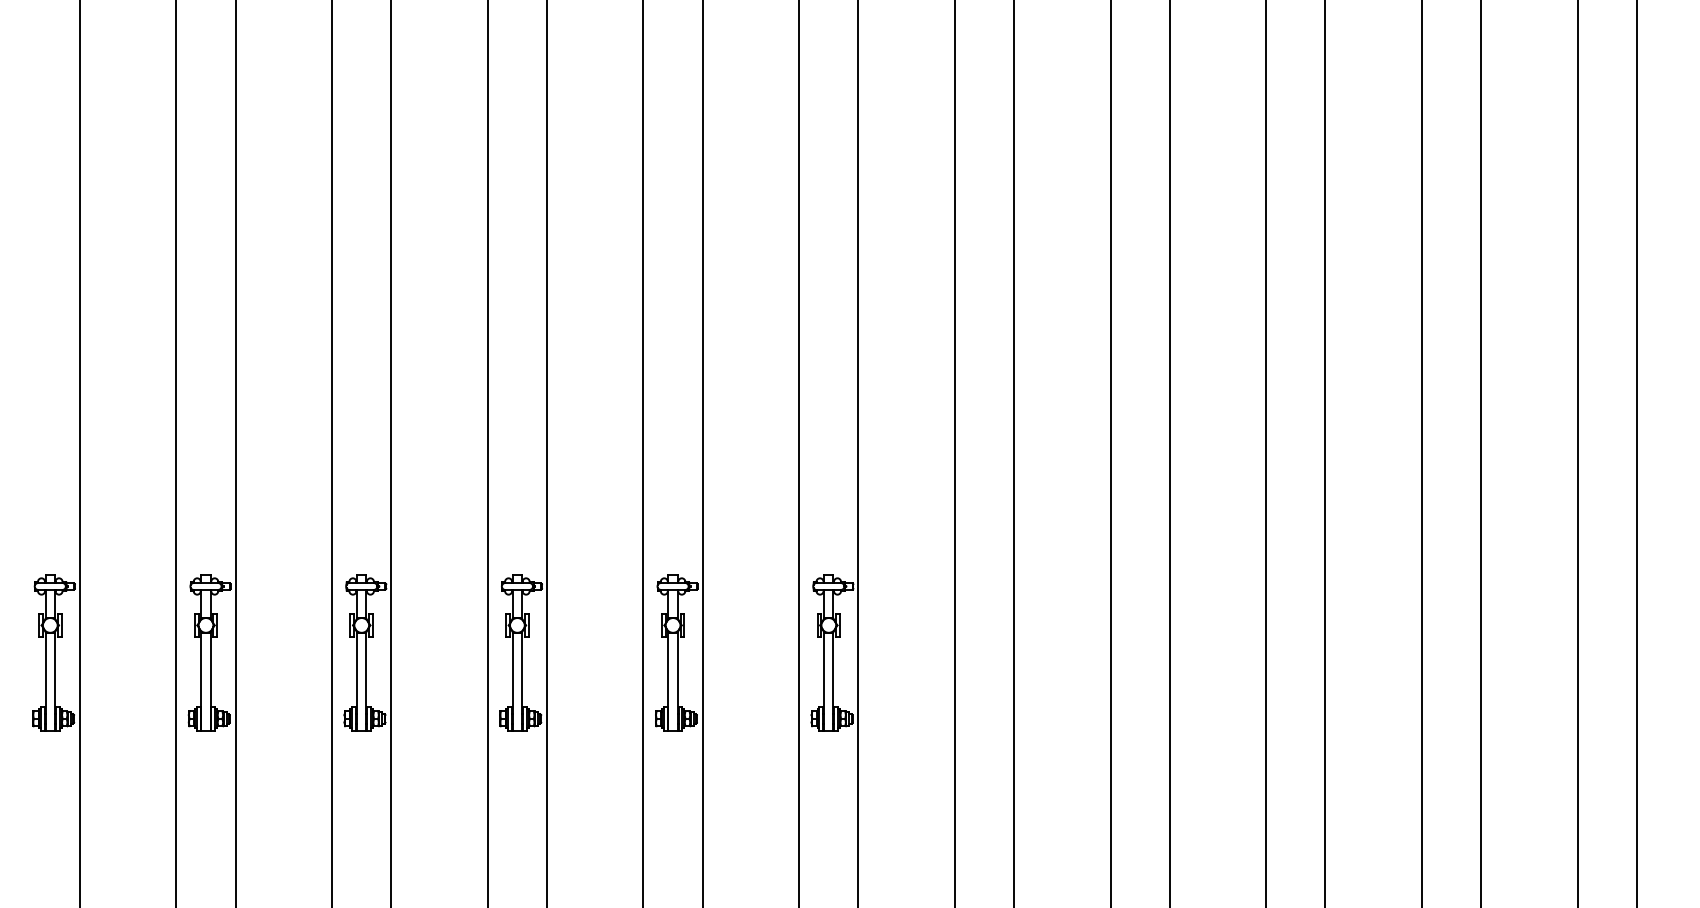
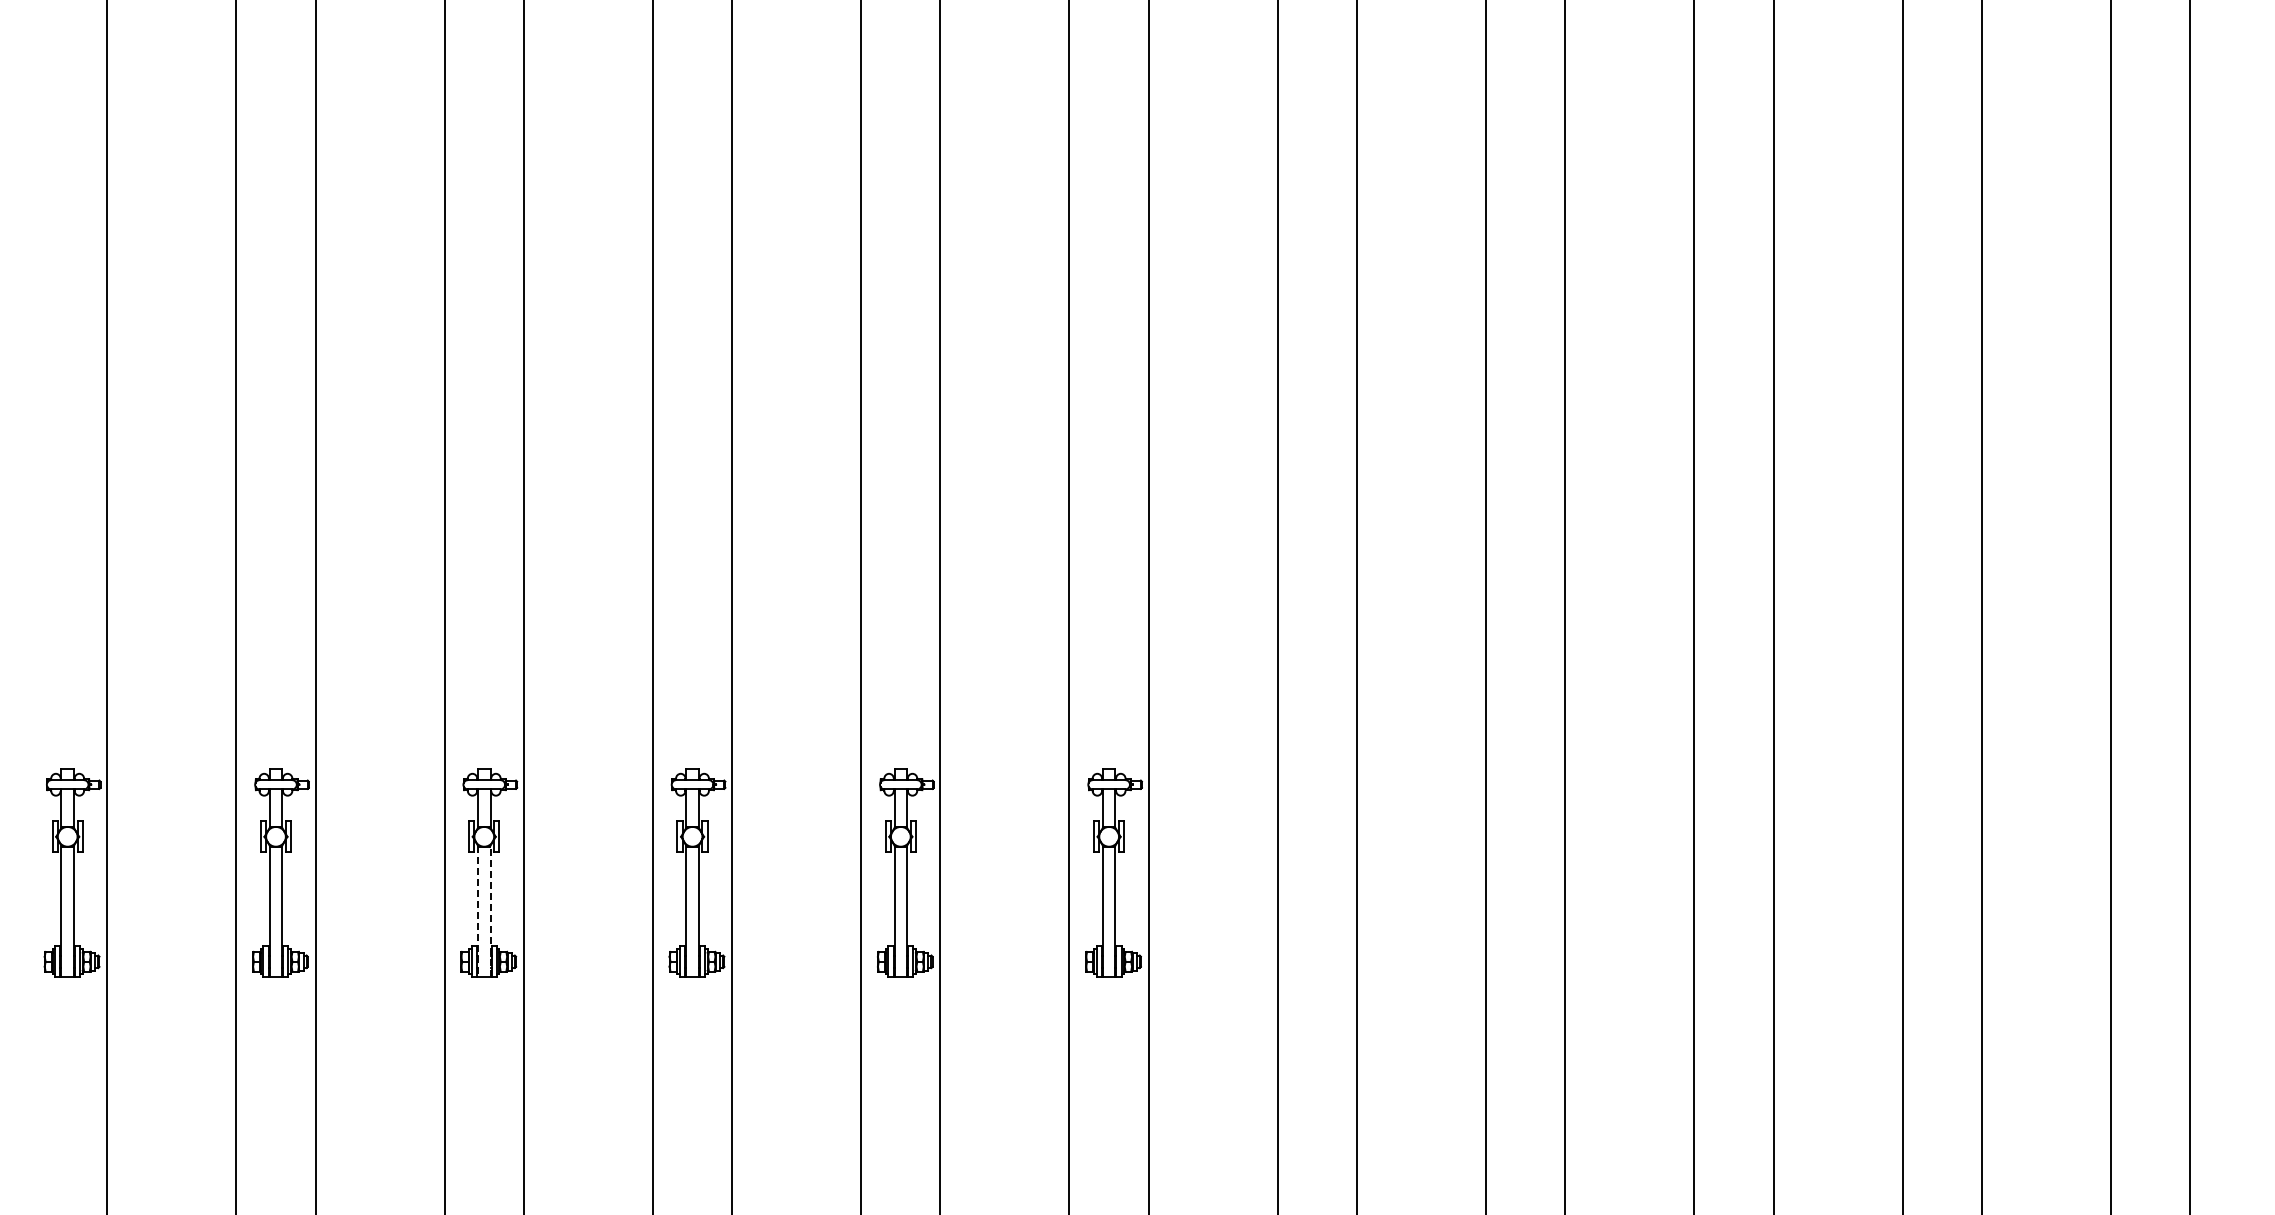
line: (357, 681) -> (478, 911), solid -> dashed
line: (366, 681) -> (490, 911), solid -> dashed

